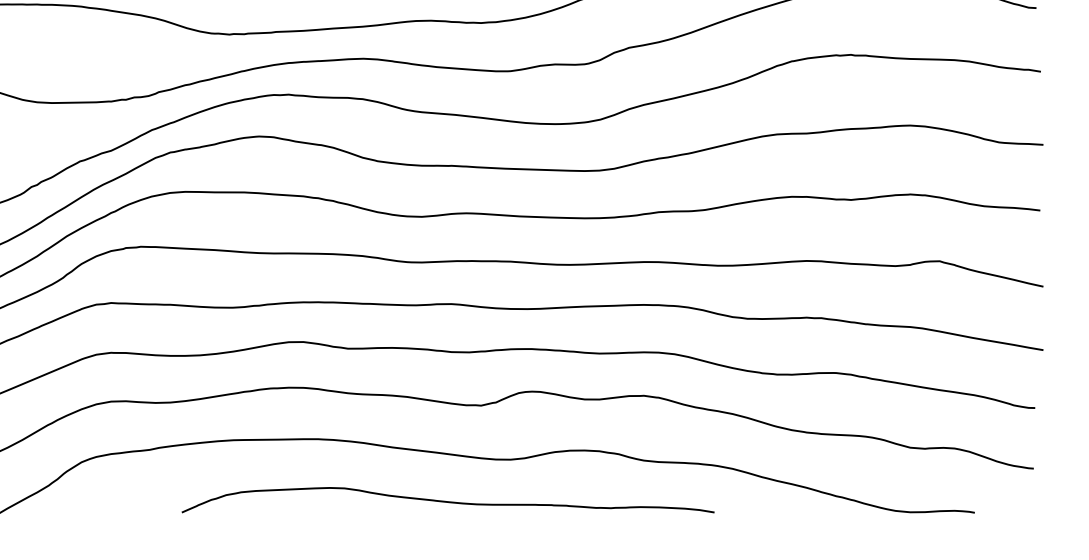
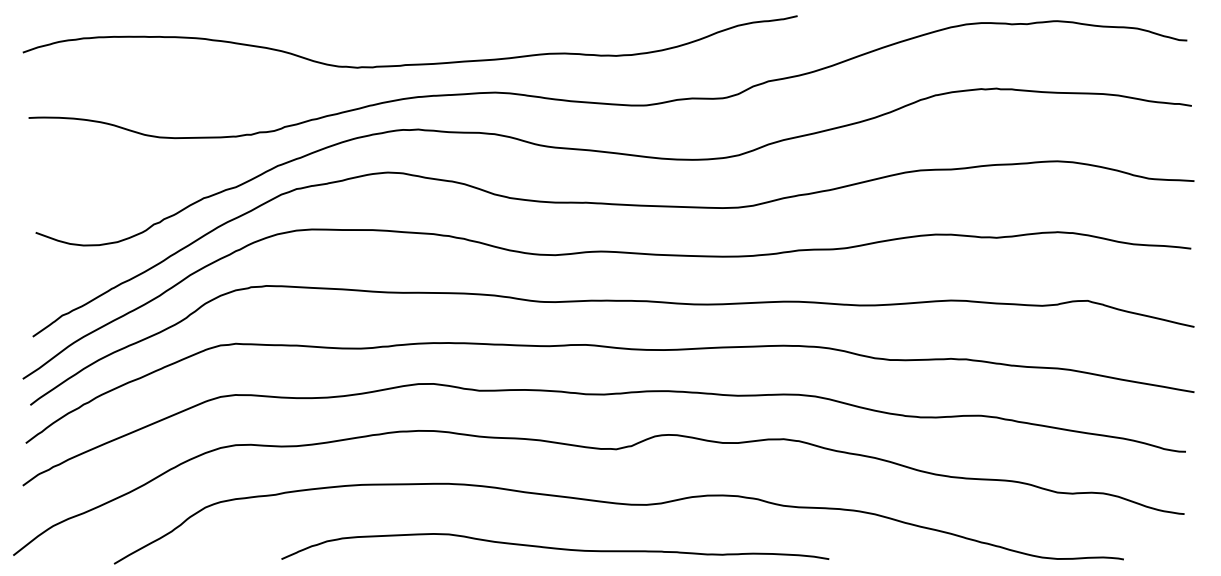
curve: (448, 501) -> (555, 547), moved

